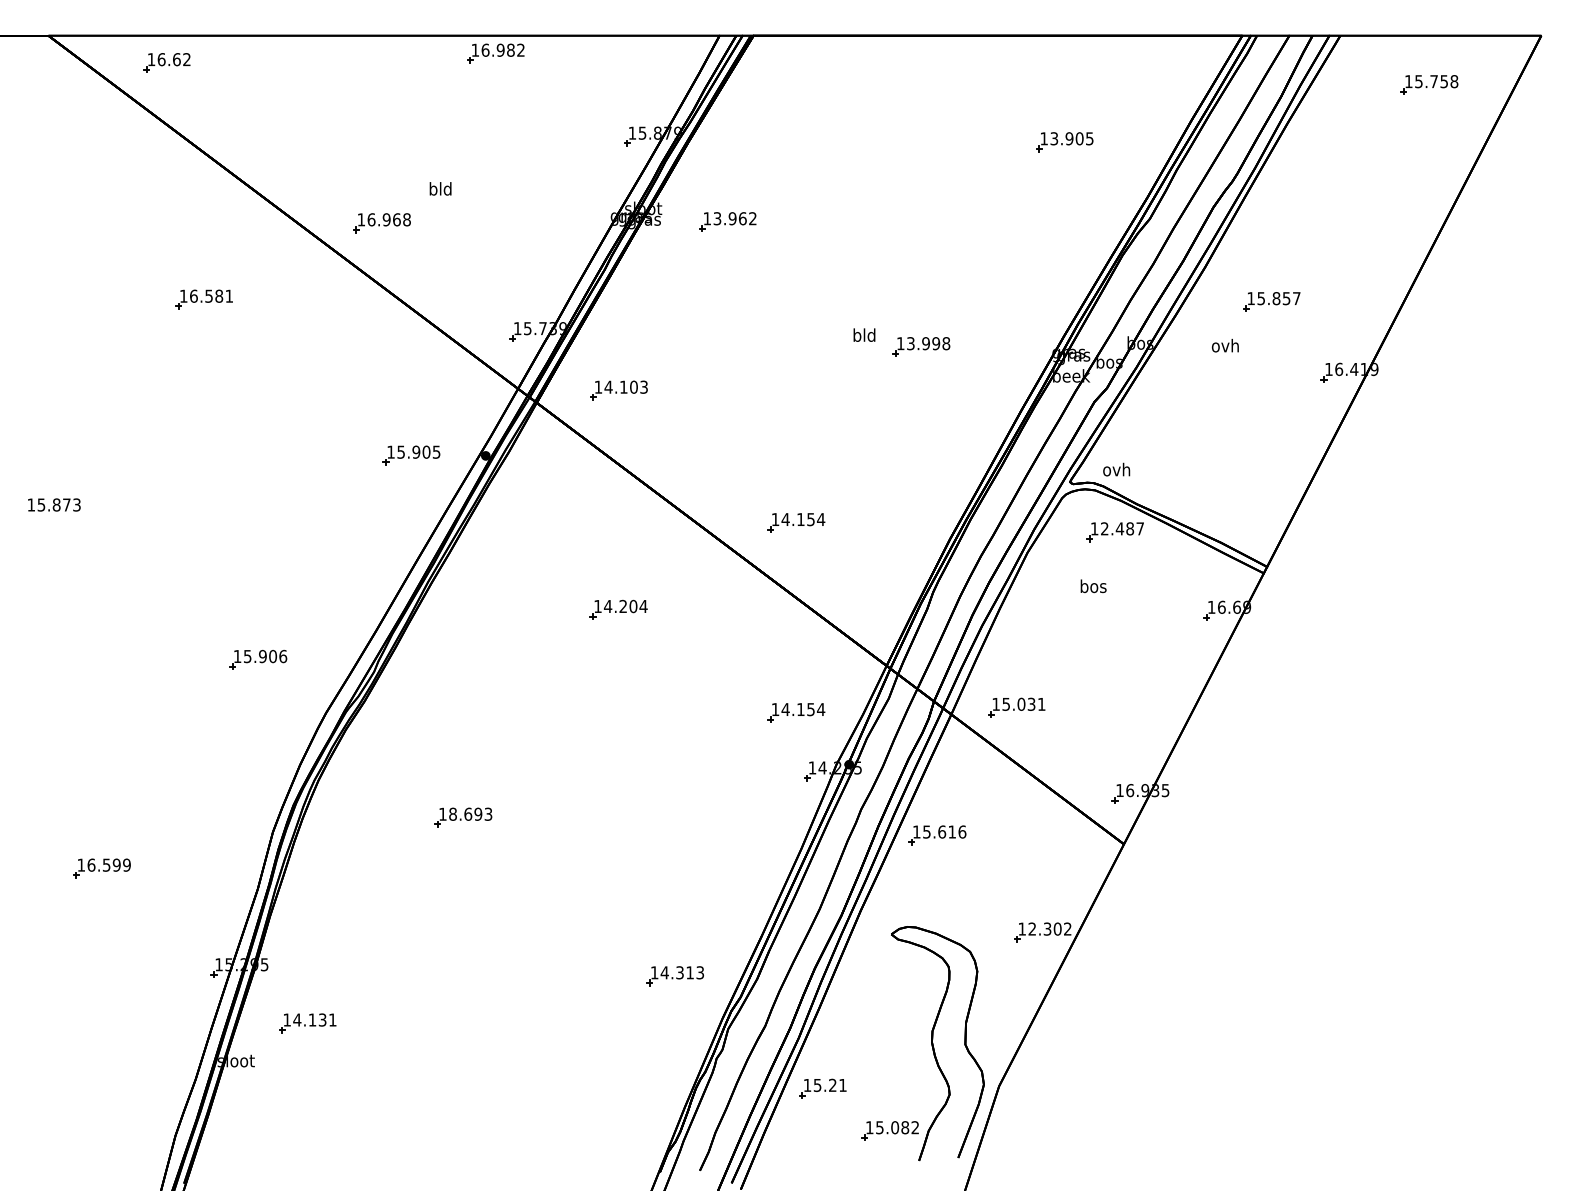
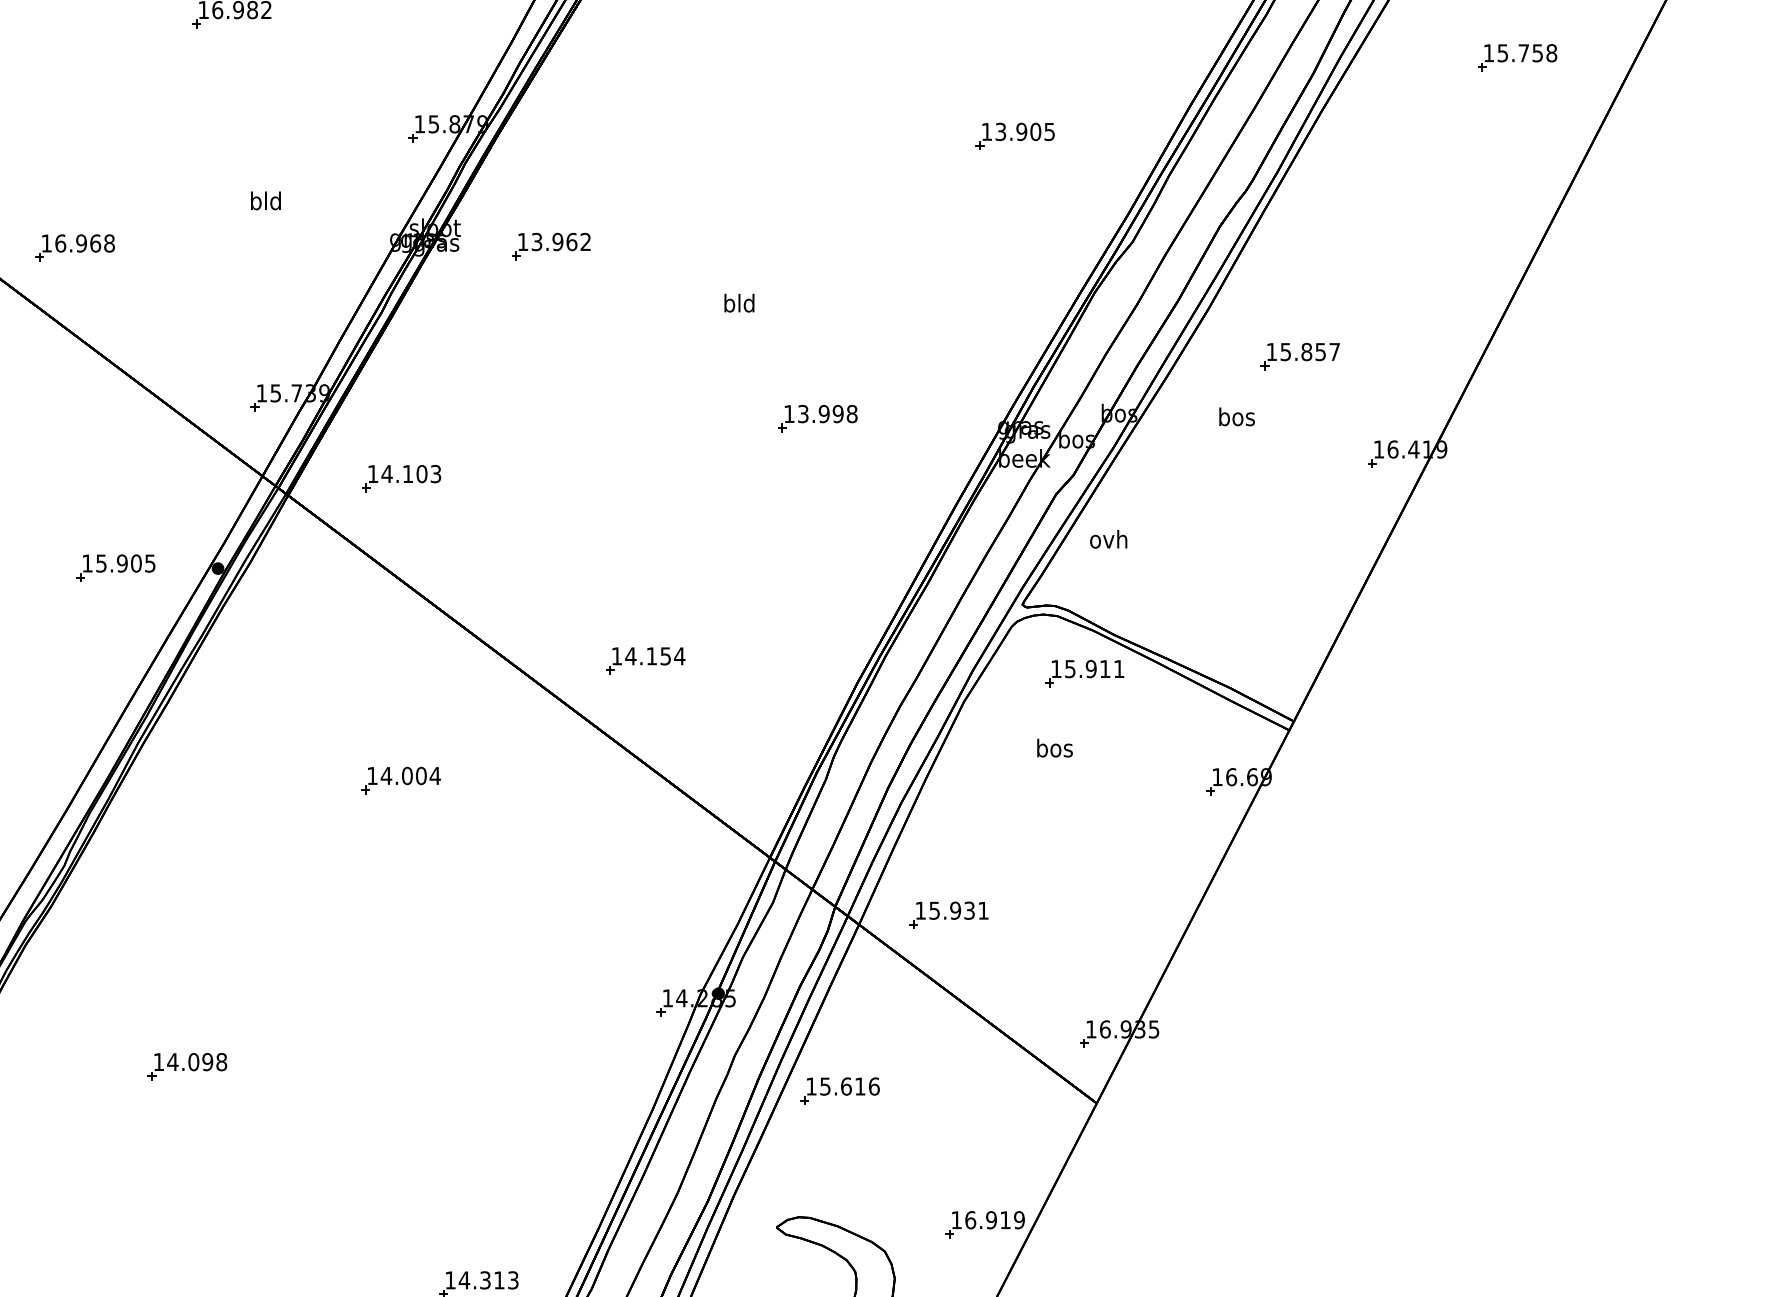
text: (440, 188) -> (265, 200), moved
text: (864, 334) -> (739, 302), moved
text: (1224, 345) -> (1235, 416), ovh -> bos
text: (1116, 469) -> (1108, 539), moved
text: (1122, 528) -> (1094, 668), 12.487 -> 15.911
text: (623, 606) -> (407, 775), 14.204 -> 14.004
text: (1021, 704) -> (955, 910), 15.031 -> 15.931
part: (796, 712) -> (645, 921), removed
text: (470, 813) -> (196, 1061), 18.693 -> 14.098
text: (1049, 928) -> (994, 1219), 12.302 -> 16.919

